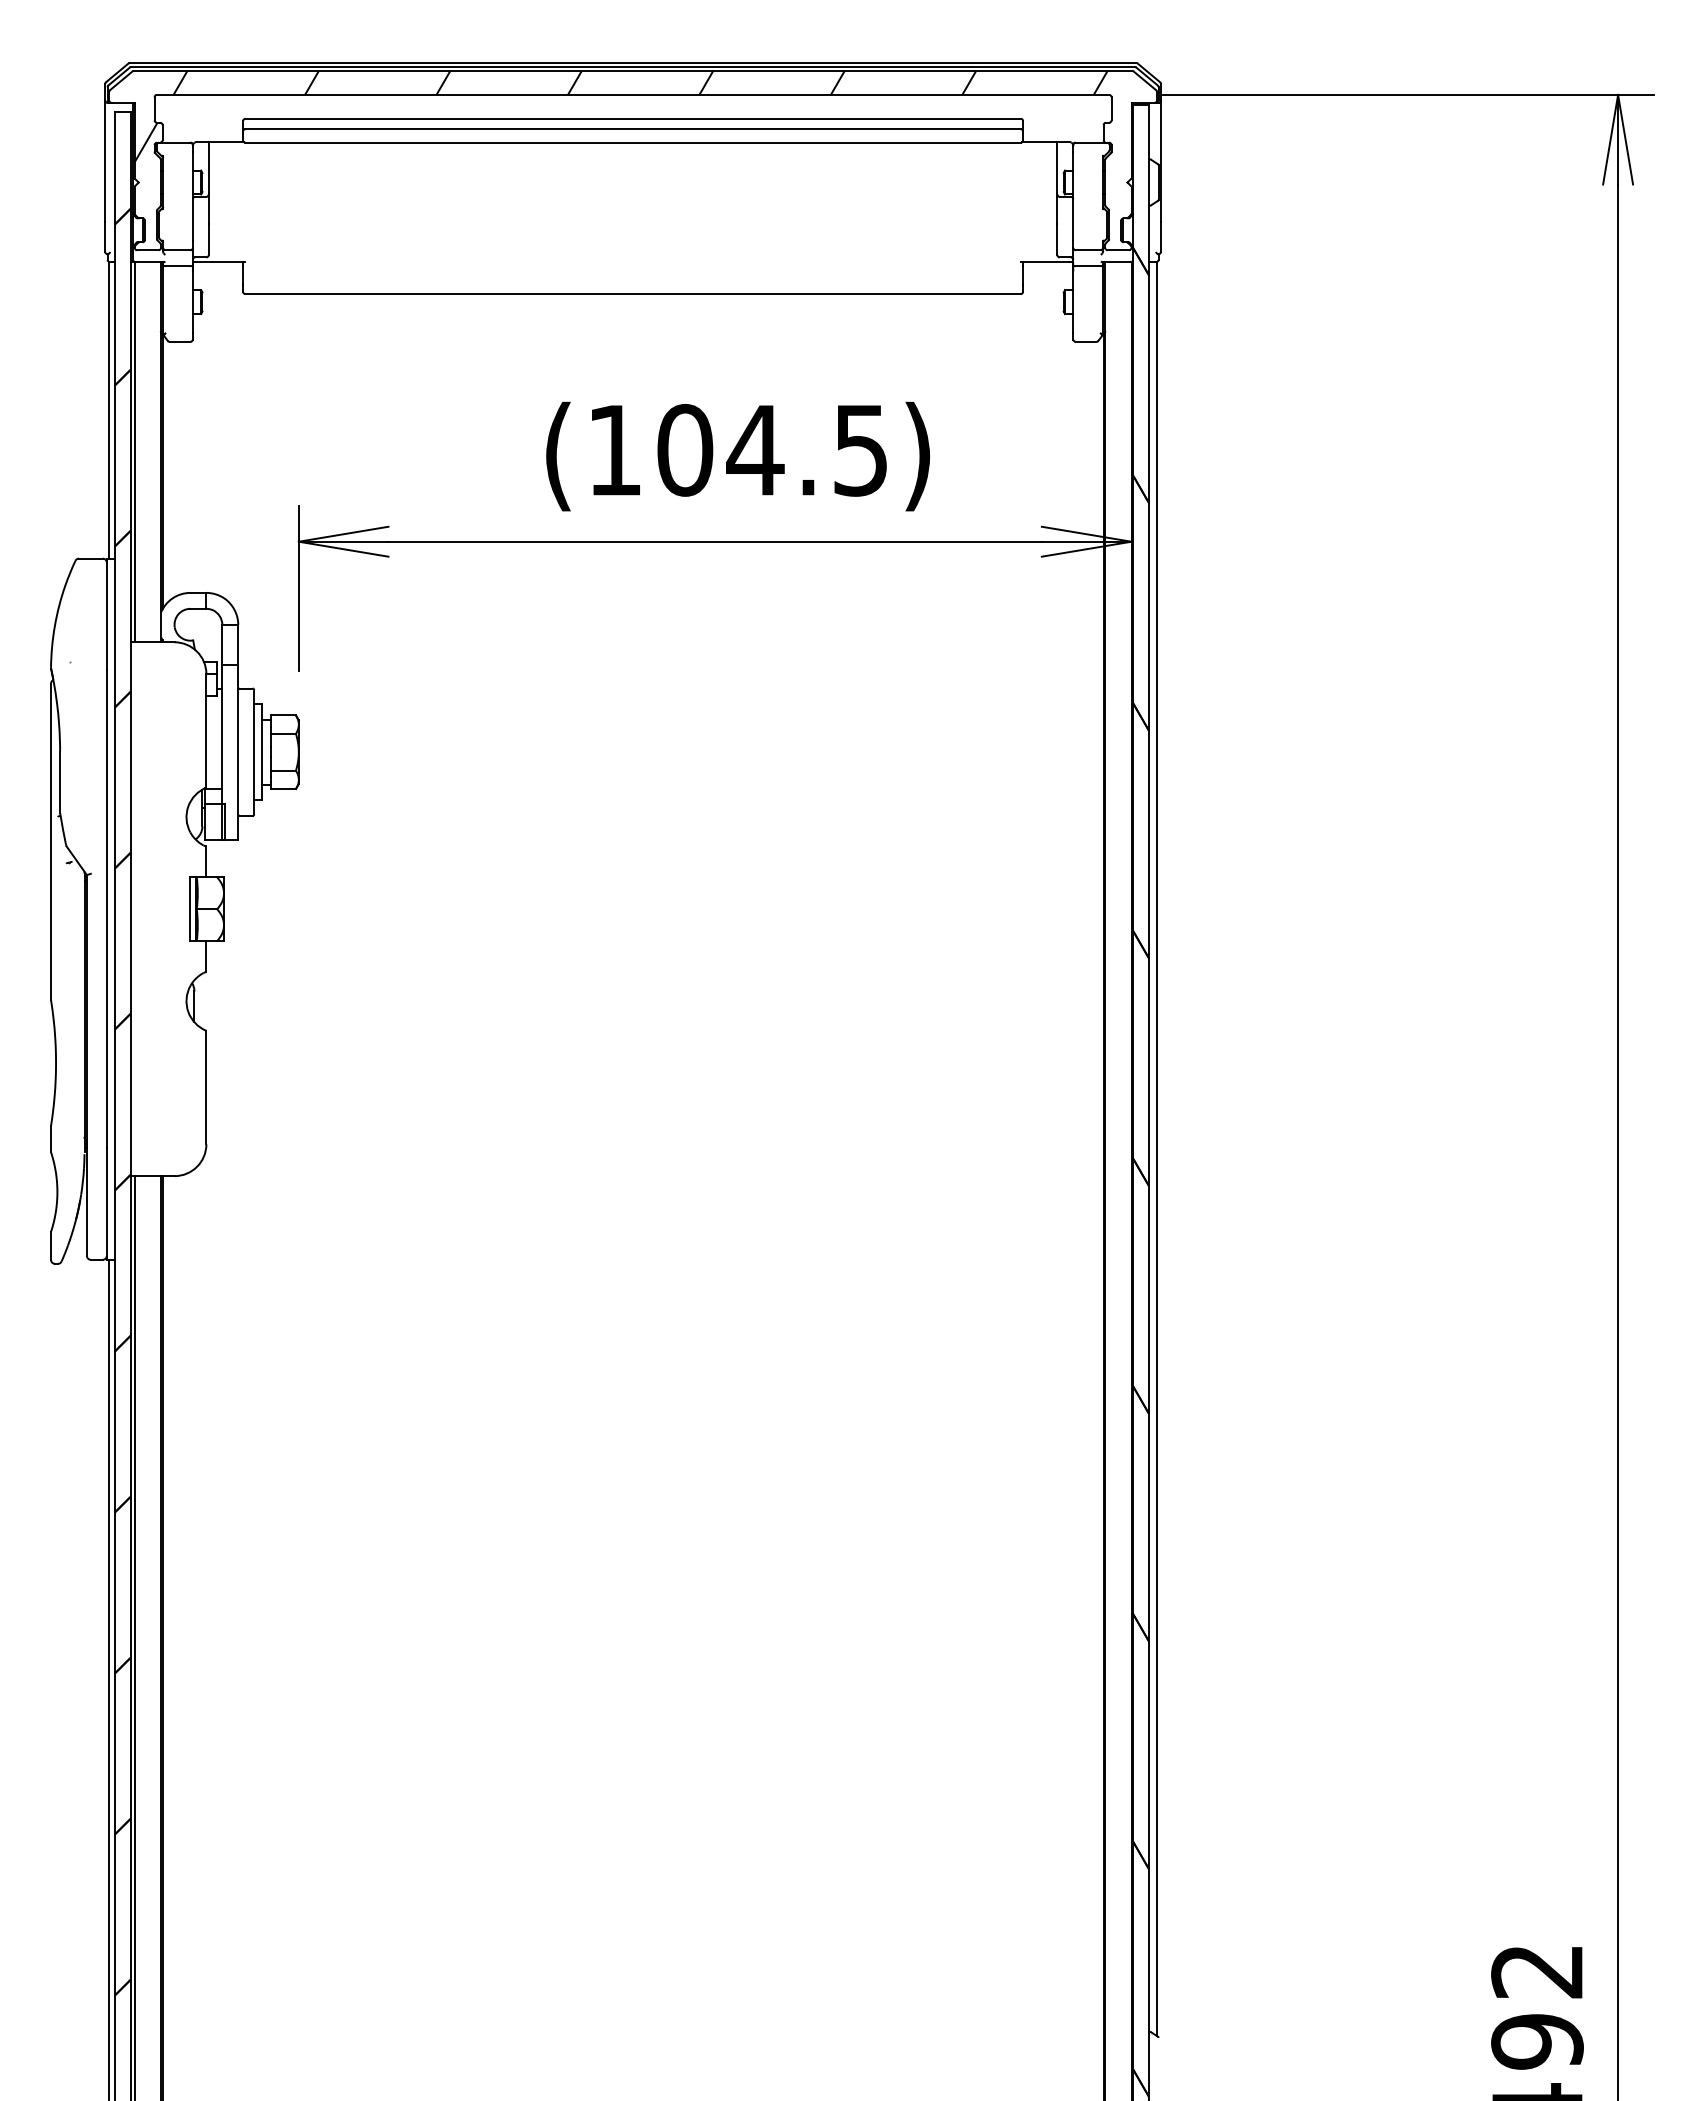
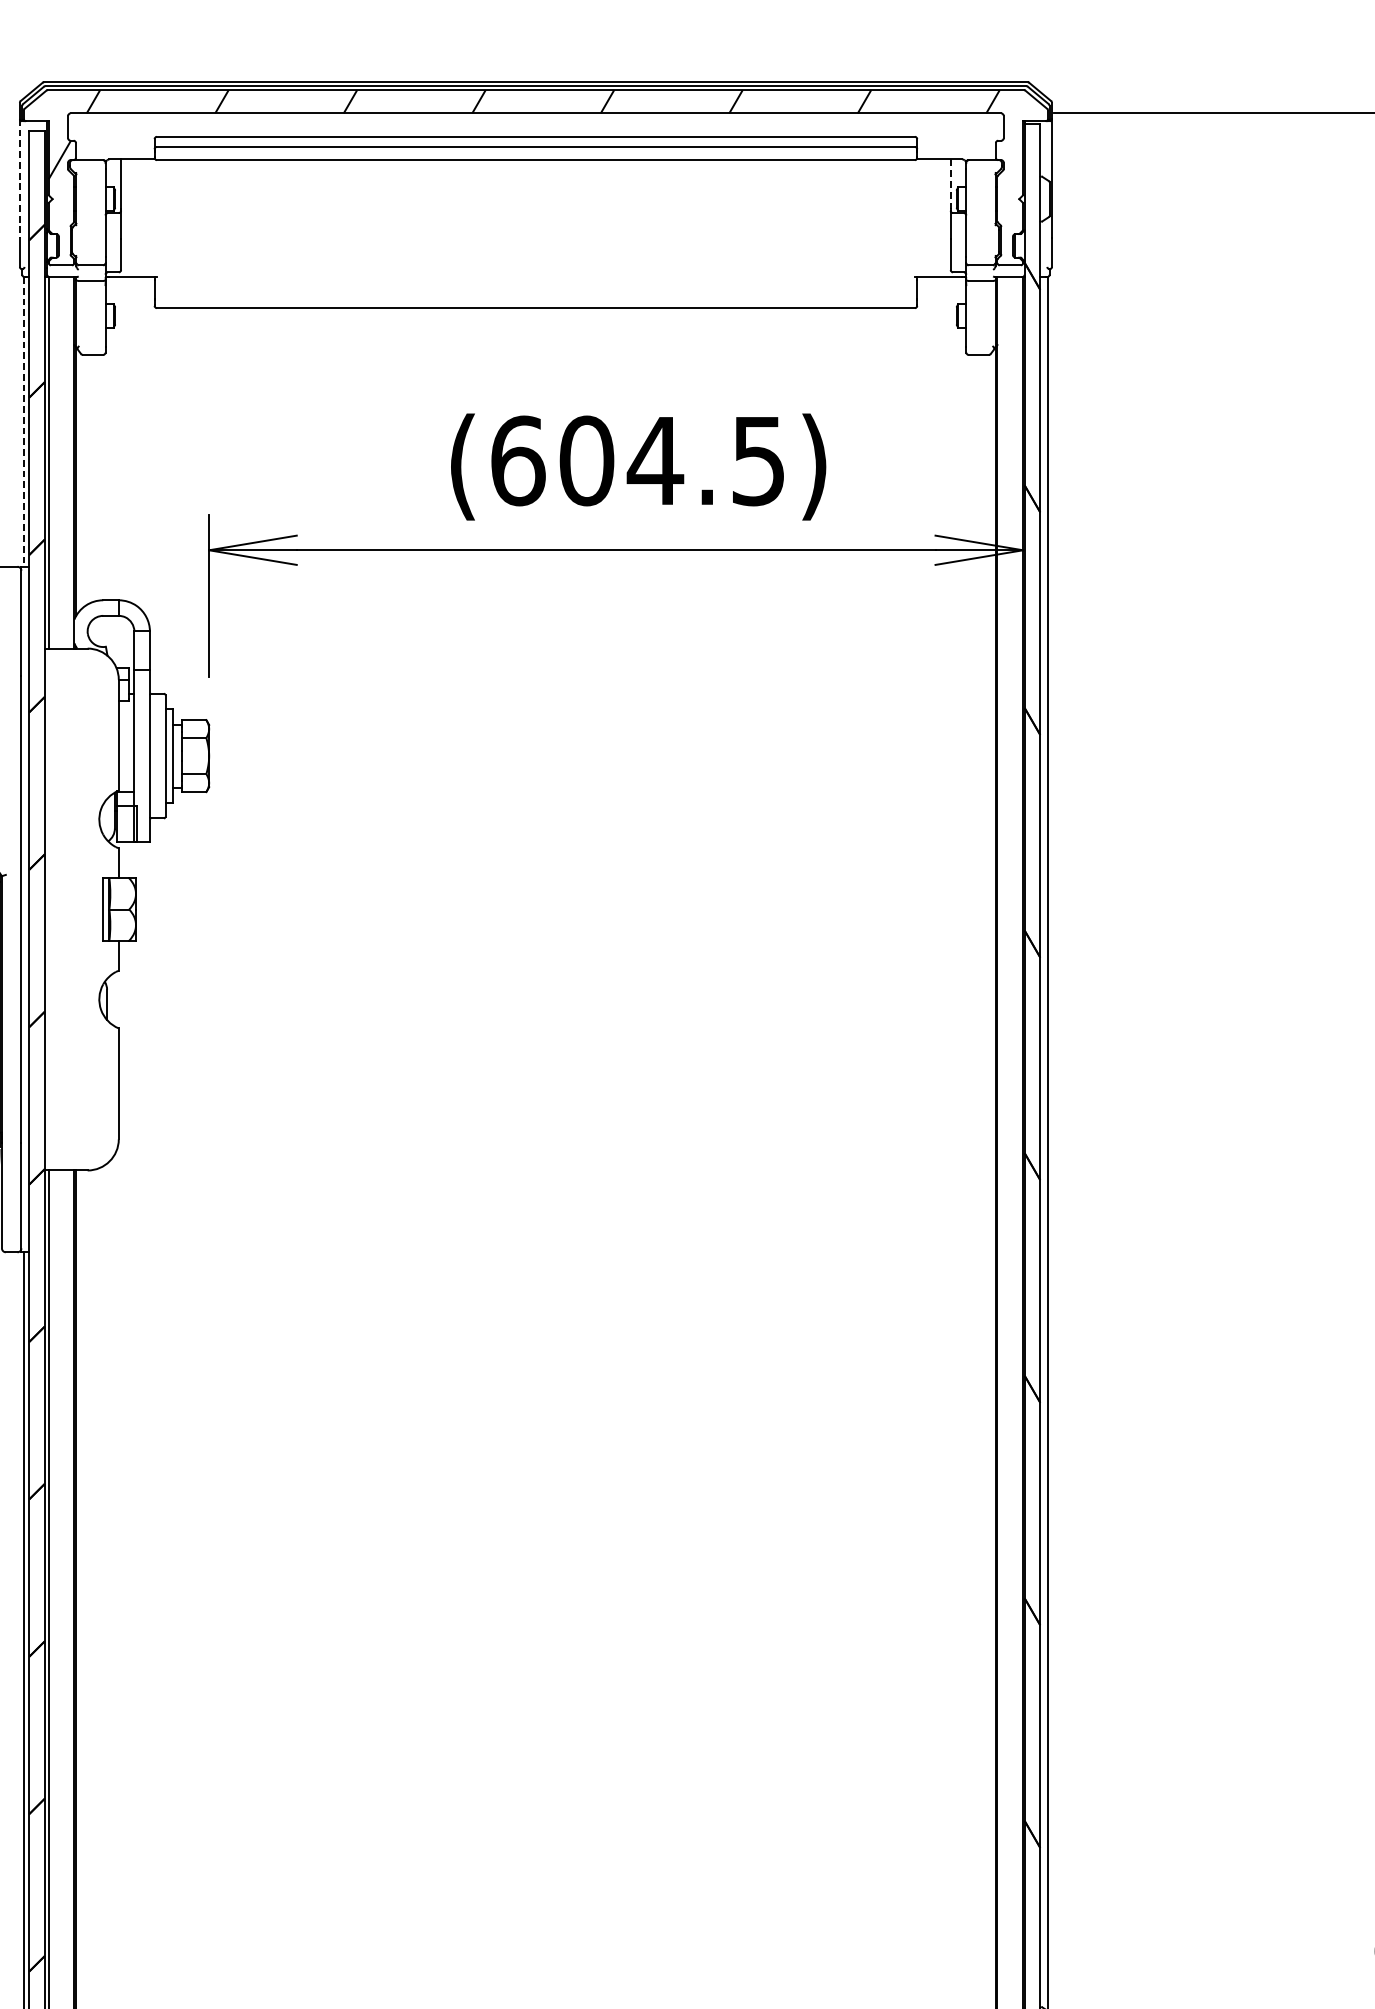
line: (105, 161) -> (20, 178), solid -> dashed
line: (1057, 167) -> (950, 184), solid -> dashed
line: (109, 410) -> (24, 421), solid -> dashed
text: (615, 450) -> (518, 461), (104.5) -> (604.5)

